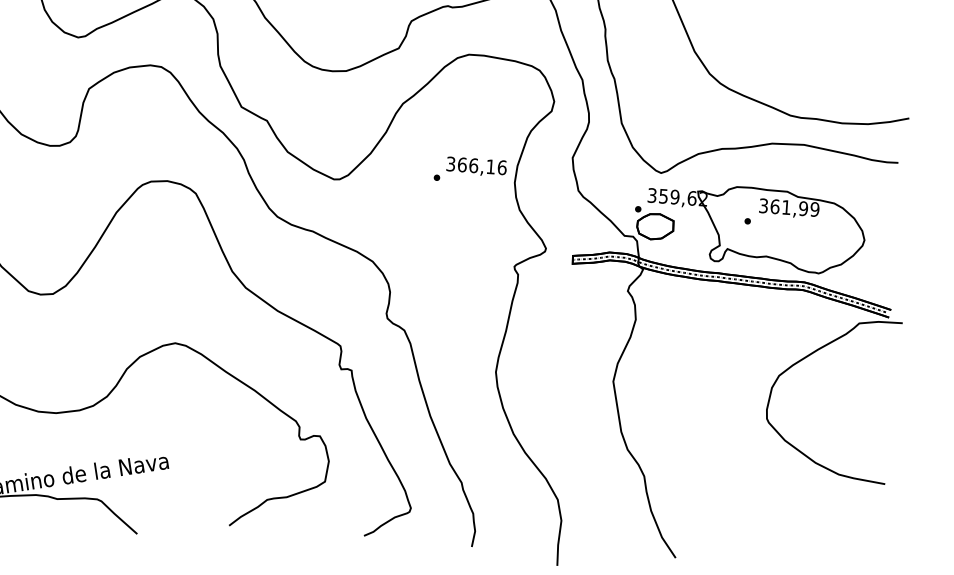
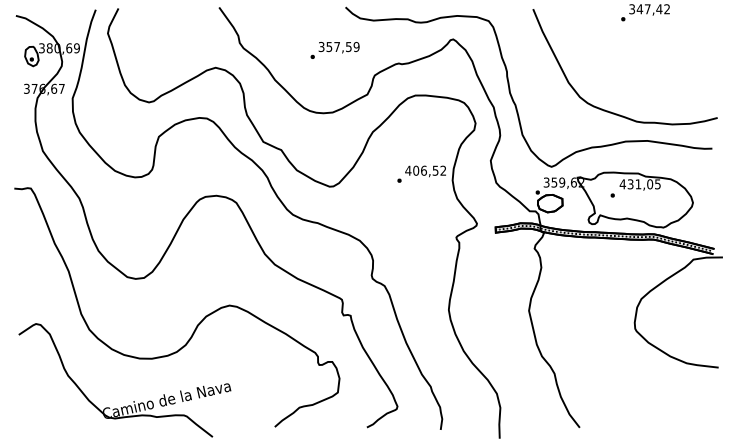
text: (476, 165) -> (425, 170), 366,16 -> 406,52
text: (788, 207) -> (639, 184), 361,99 -> 431,05

